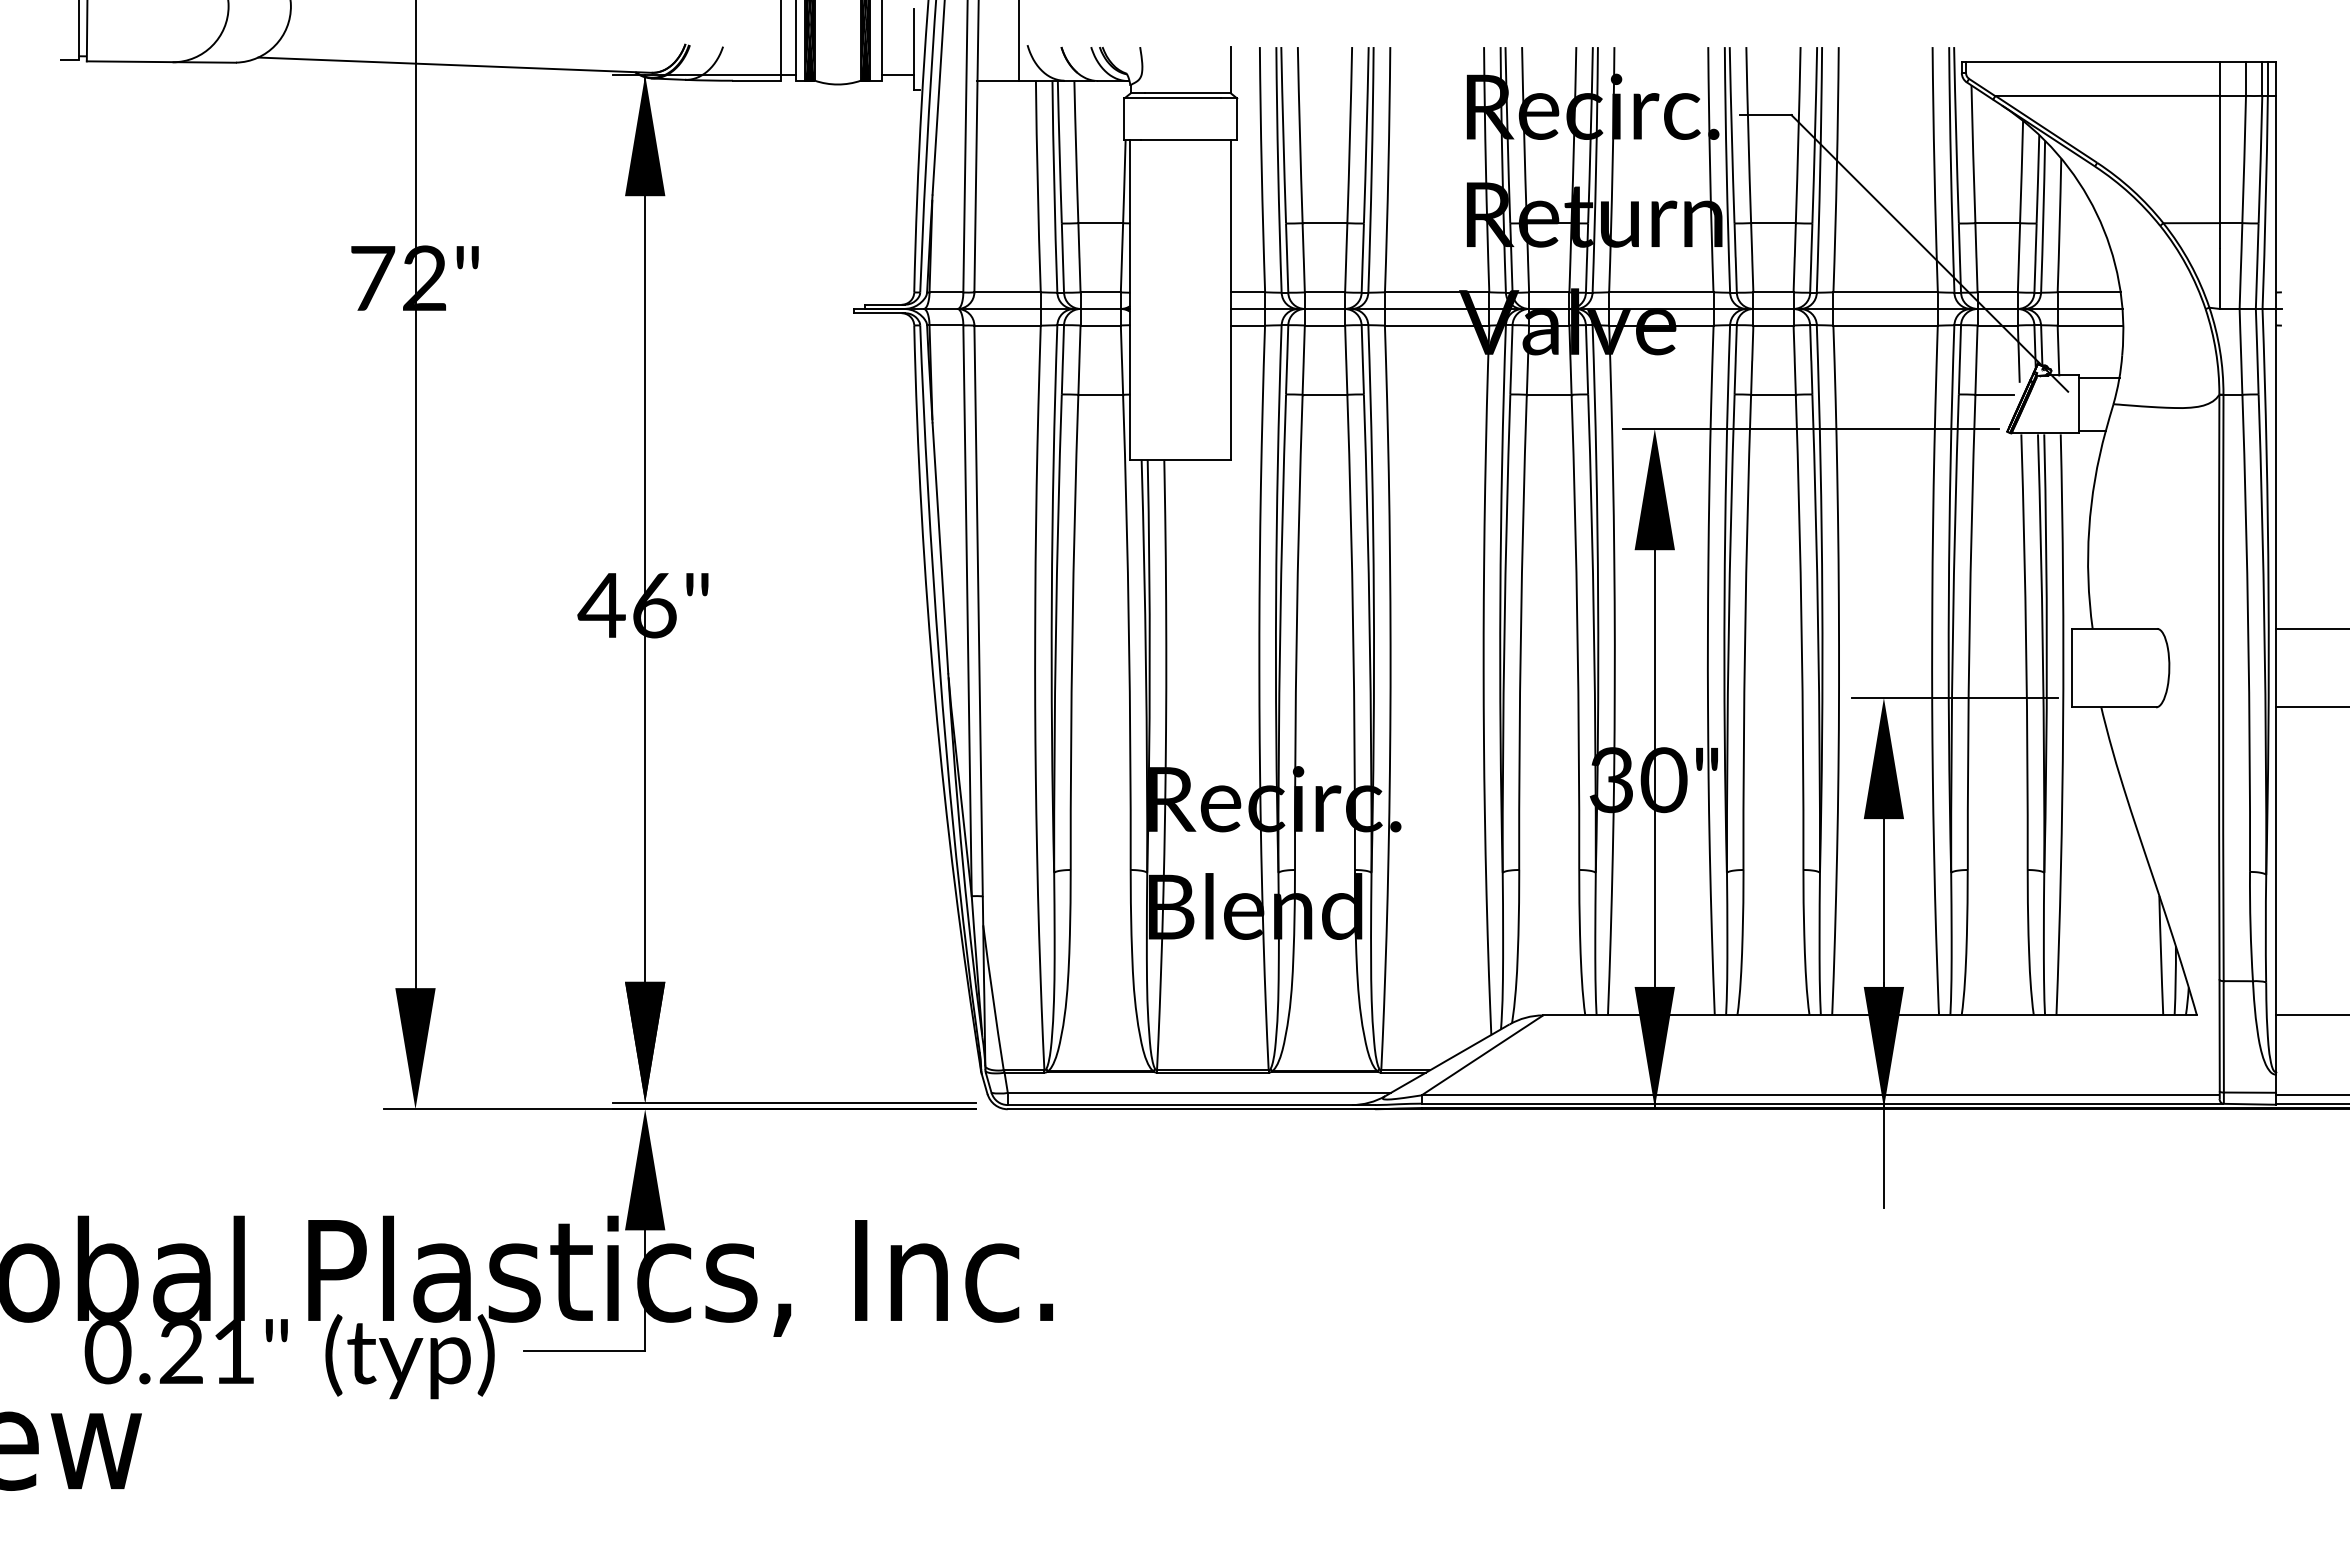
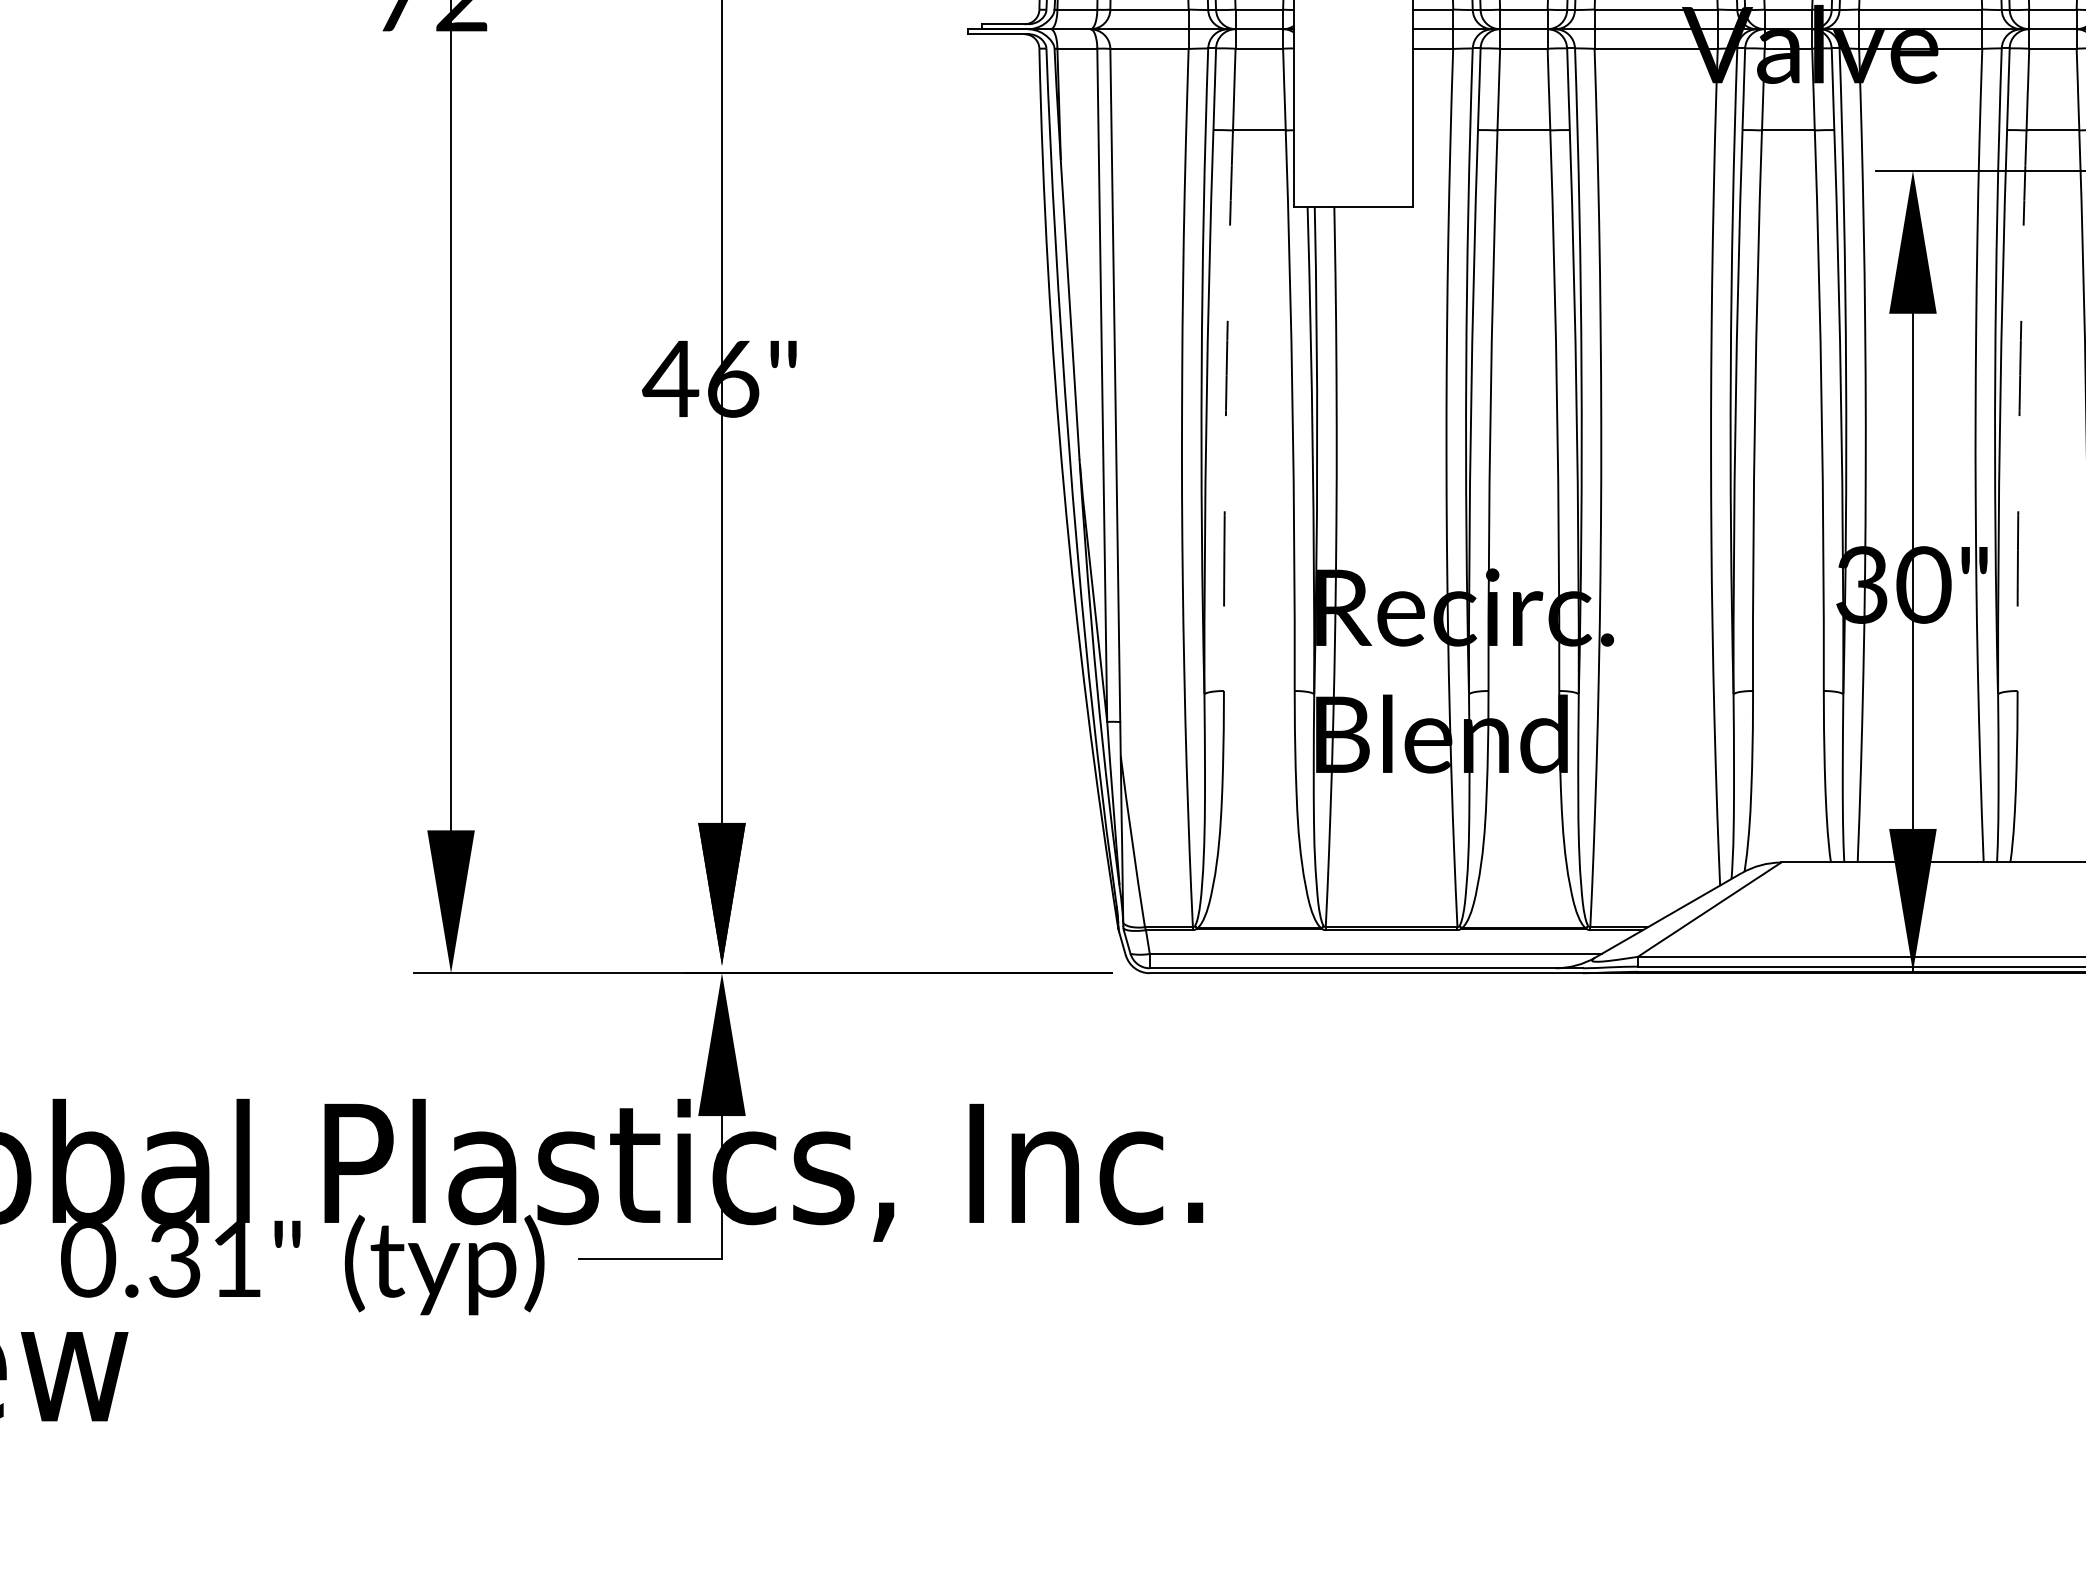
arc: (1072, 632) -> (1226, 410), solid -> dashed
arc: (1745, 632) -> (2019, 410), solid -> dashed
line: (794, 1102) -> (898, 965), removed
text: (180, 1352) -> (173, 1260), 0.21" -> 0.31"

